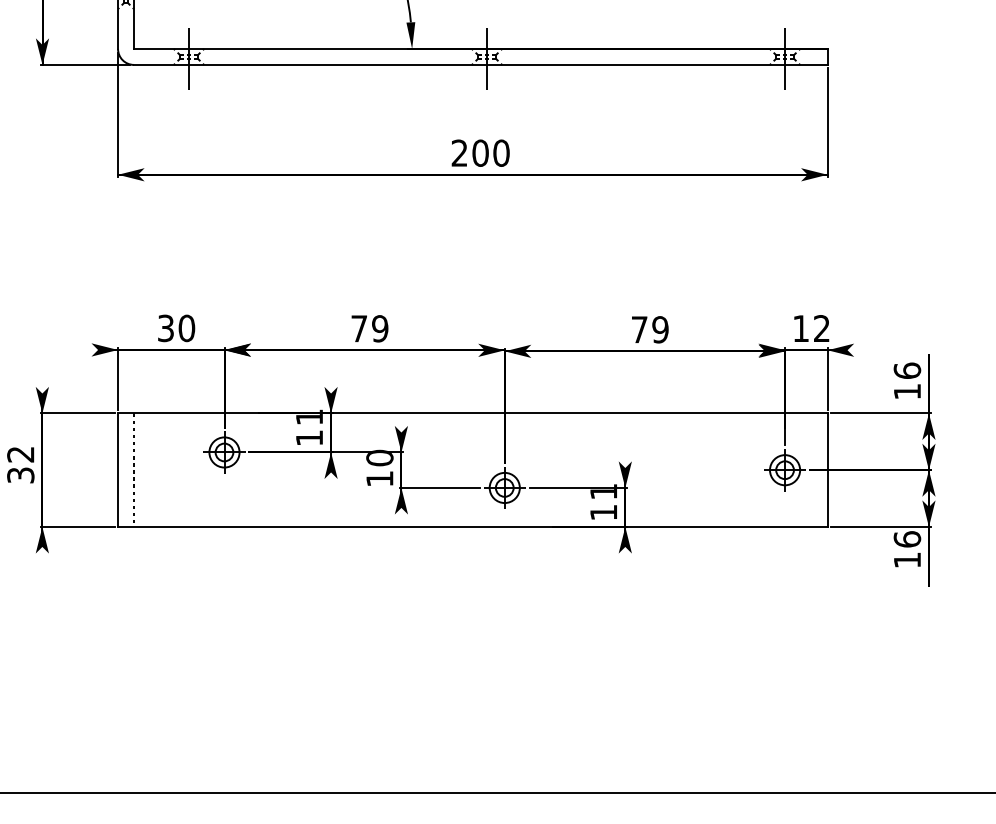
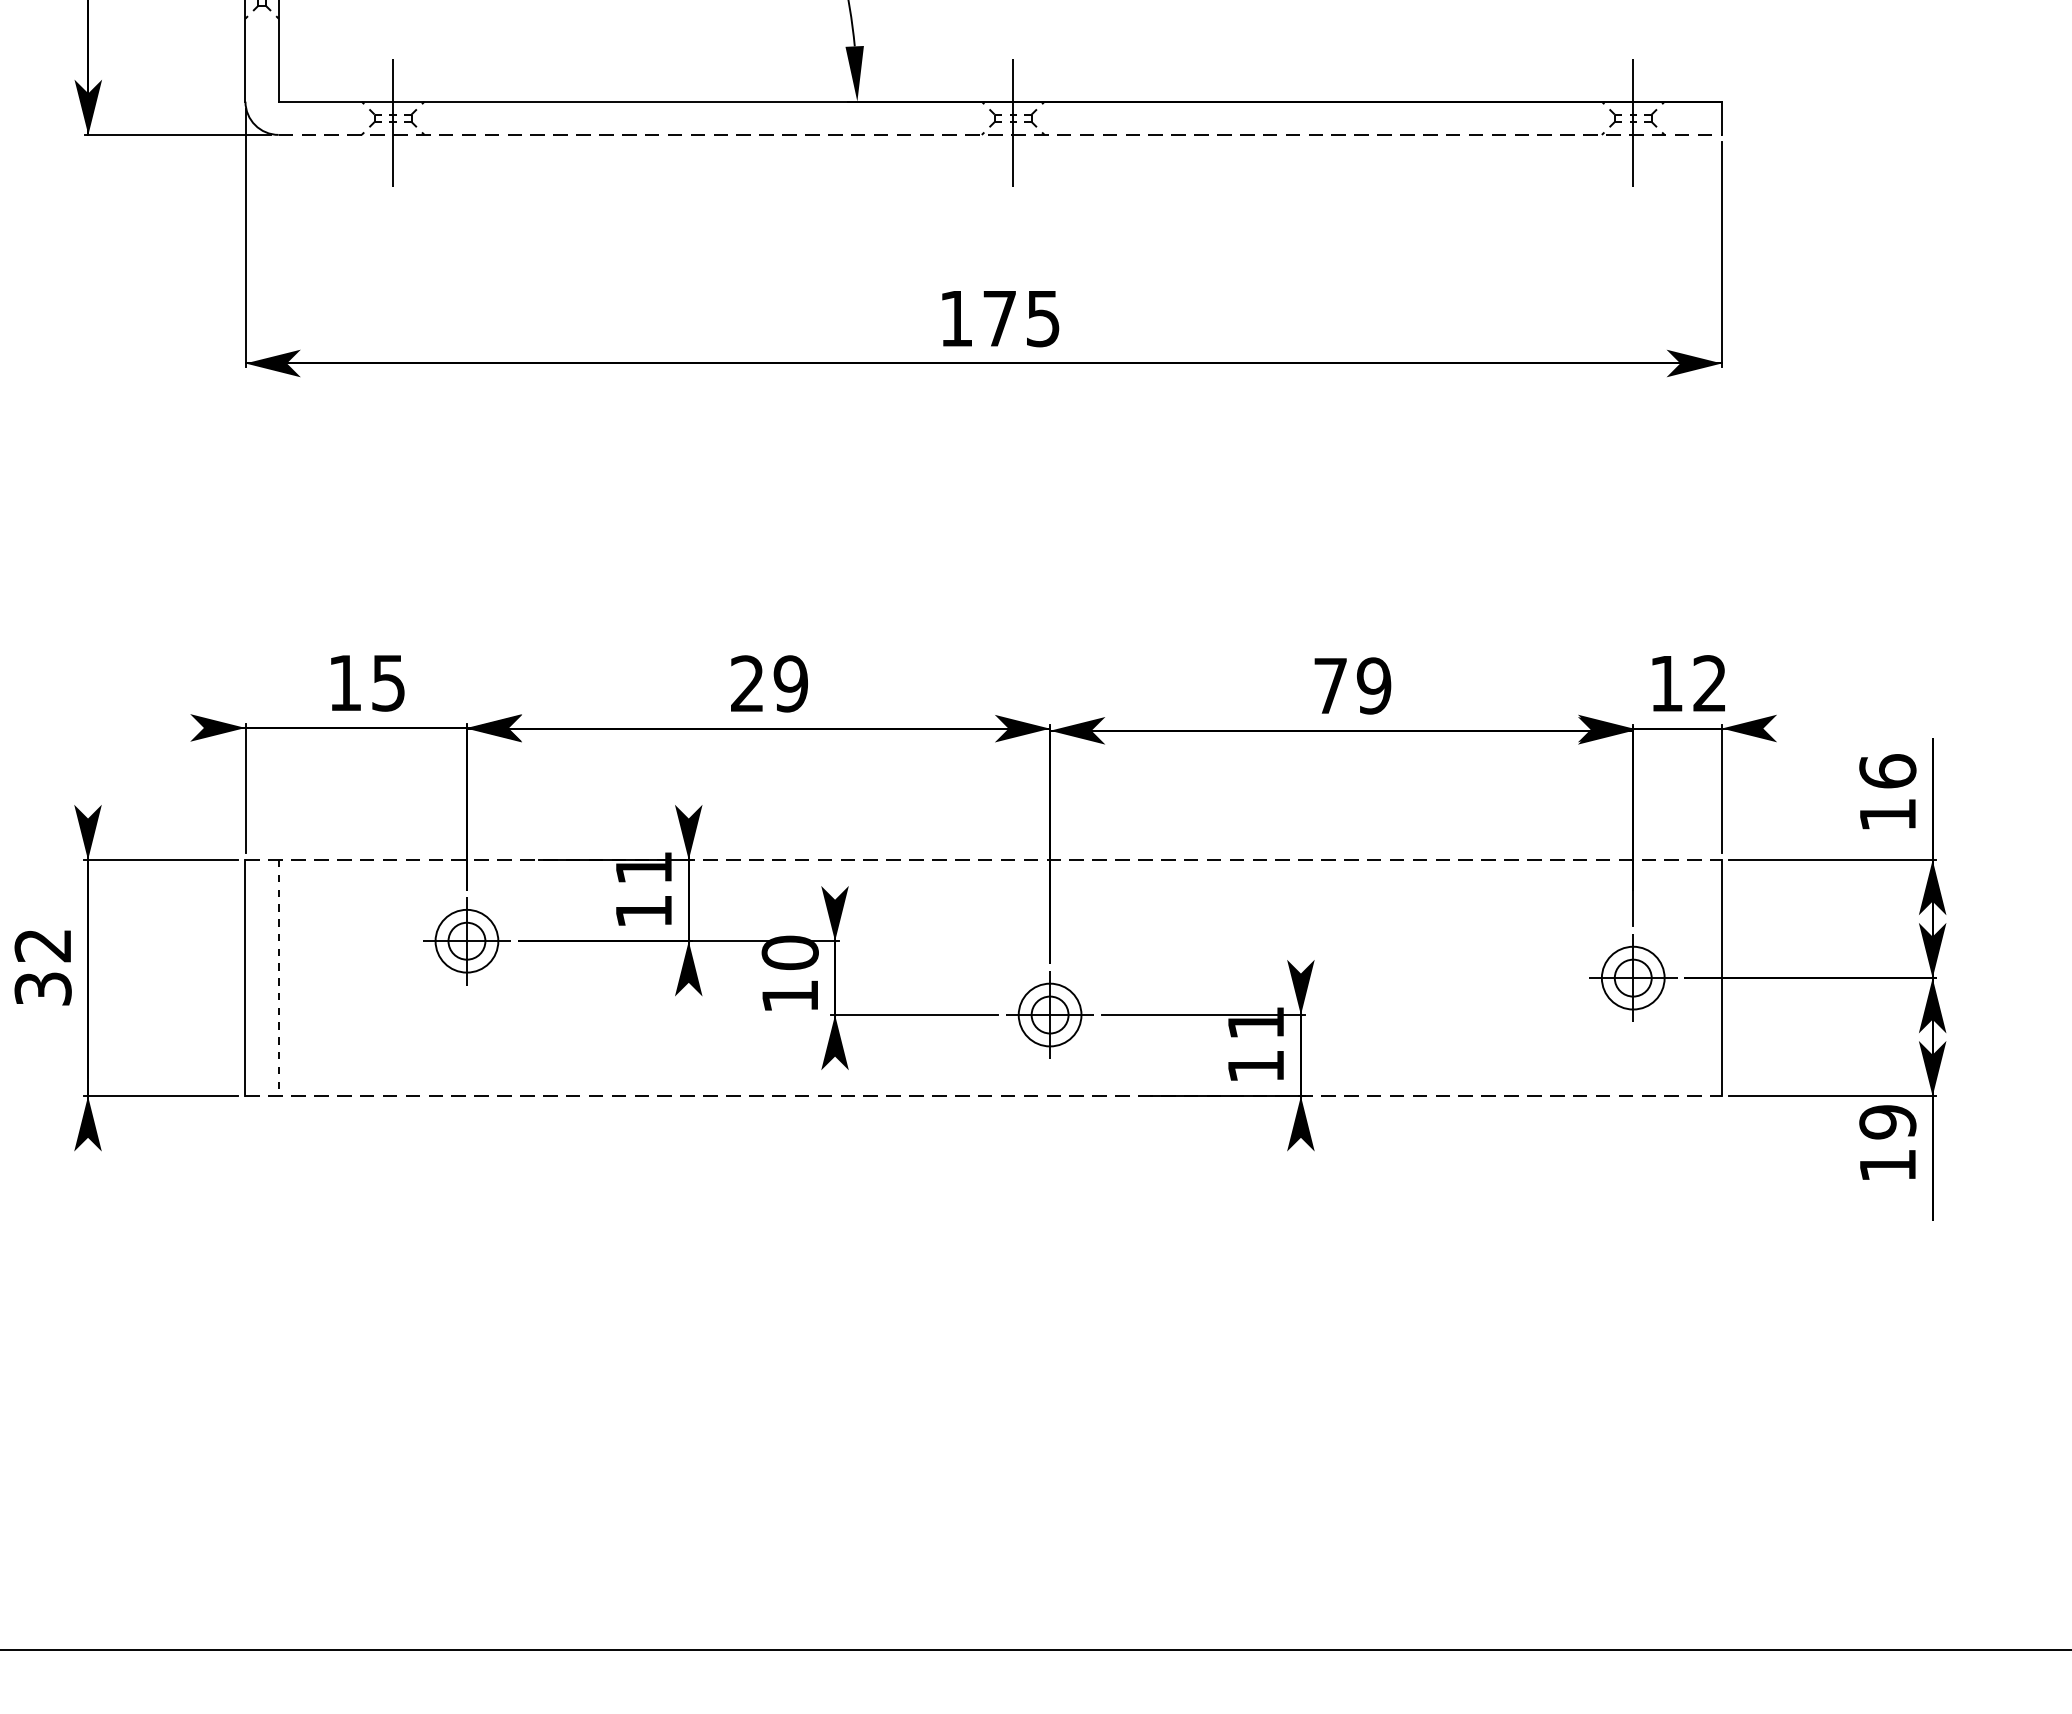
line: (480, 64) -> (999, 133), solid -> dashed
text: (480, 152) -> (999, 317), 200 -> 175
text: (176, 328) -> (367, 683), 30 -> 15
text: (358, 328) -> (745, 683), 79 -> 29
line: (472, 413) -> (982, 860), solid -> dashed
line: (472, 527) -> (982, 1097), solid -> dashed
text: (907, 539) -> (1888, 1122), 16 -> 19

